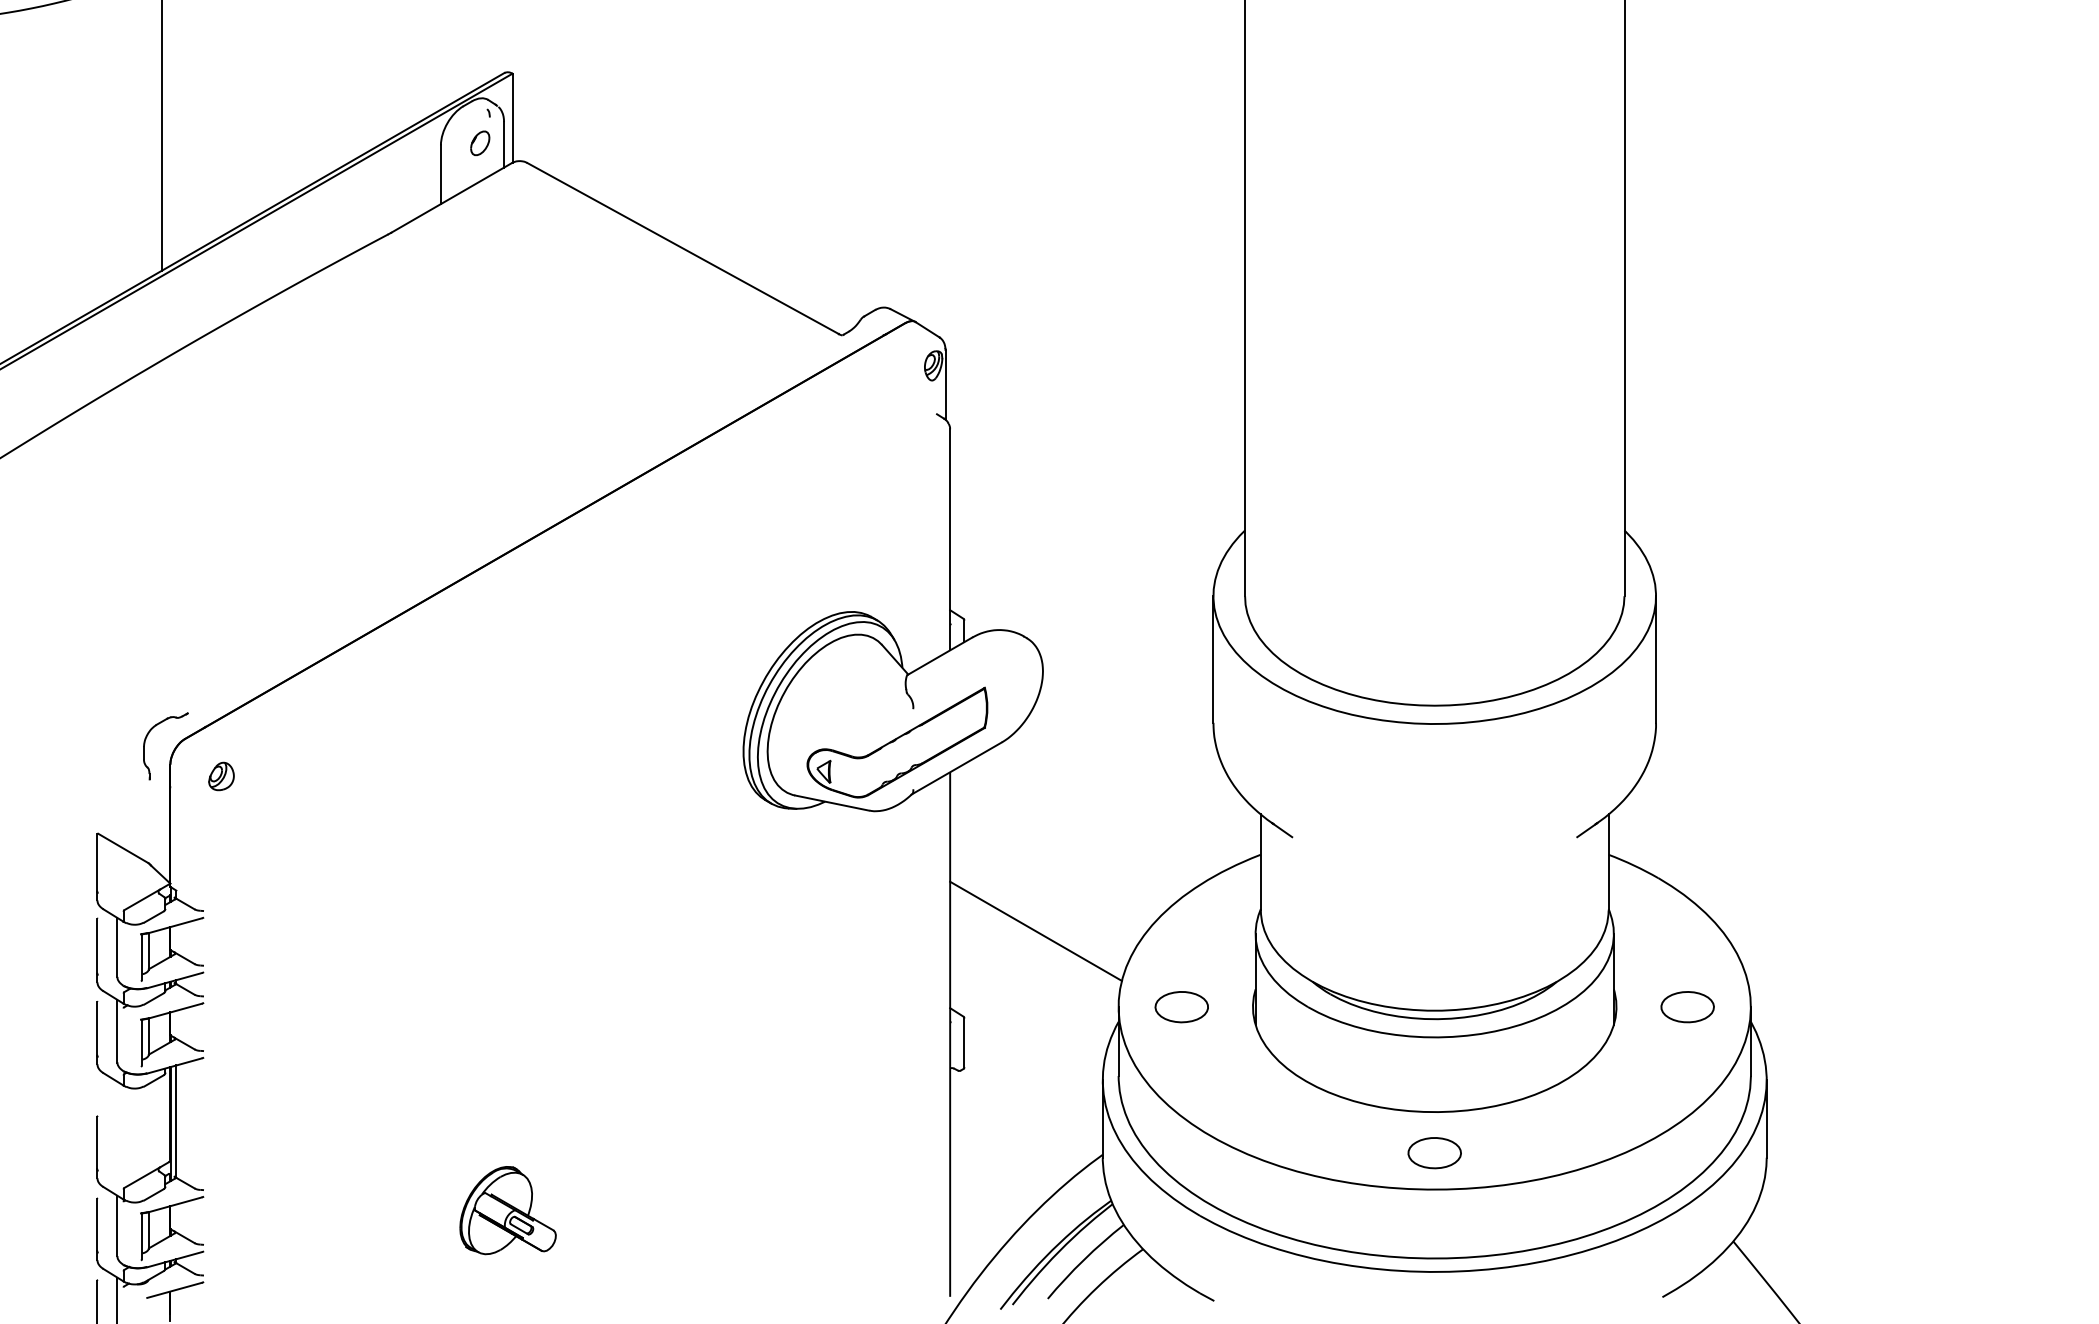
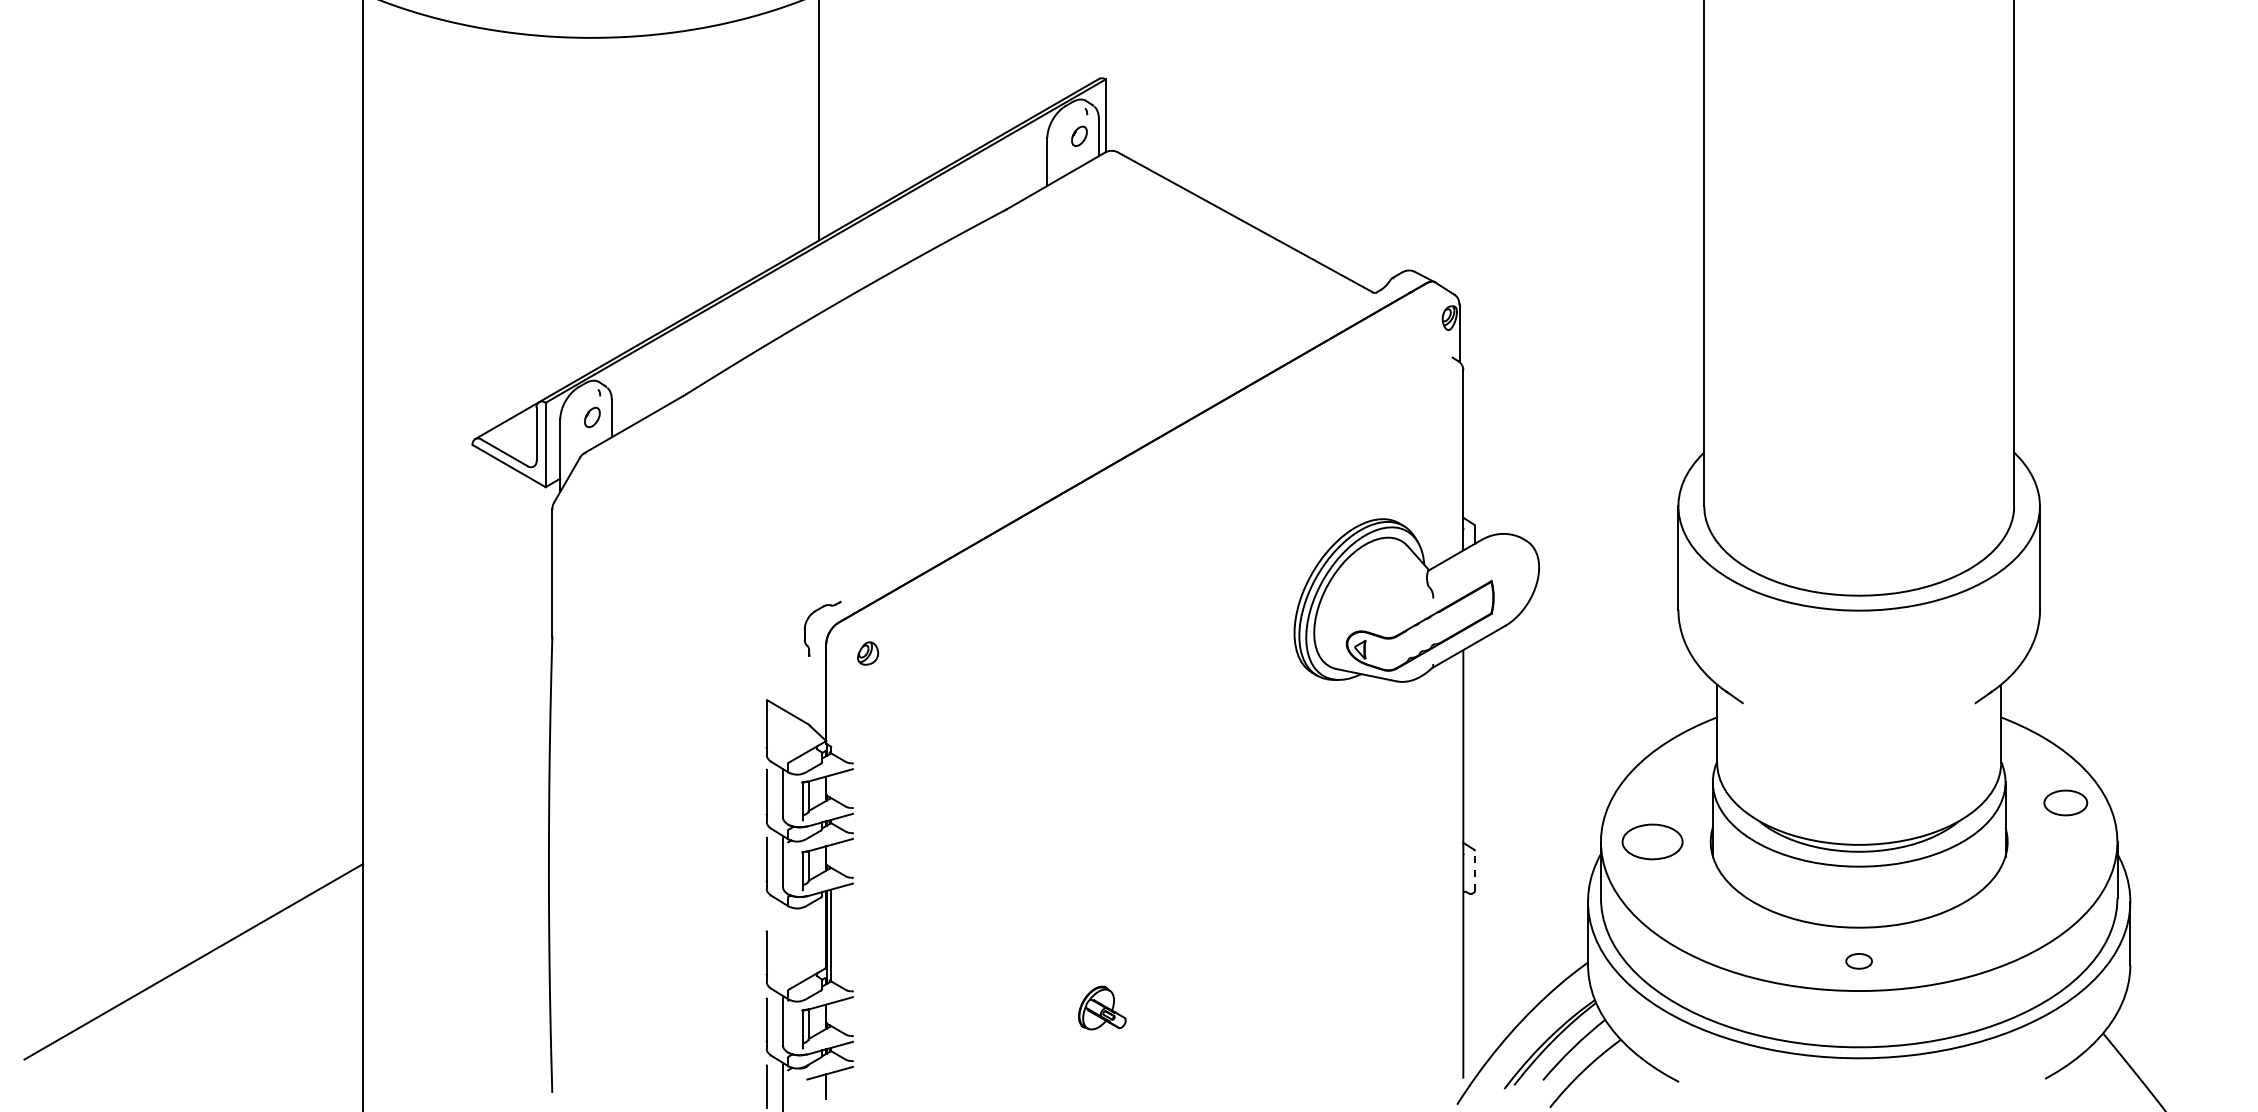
line: (1036, 930) -> (1533, 779), removed
part: (1181, 1006) -> (1652, 841), size x1.4
part: (1687, 1006) -> (2065, 802), moved
line: (963, 1042) -> (1474, 870), solid -> dashed
part: (1433, 1153) -> (1858, 961), size x0.6
part: (508, 1209) -> (1102, 1007), size x0.6

